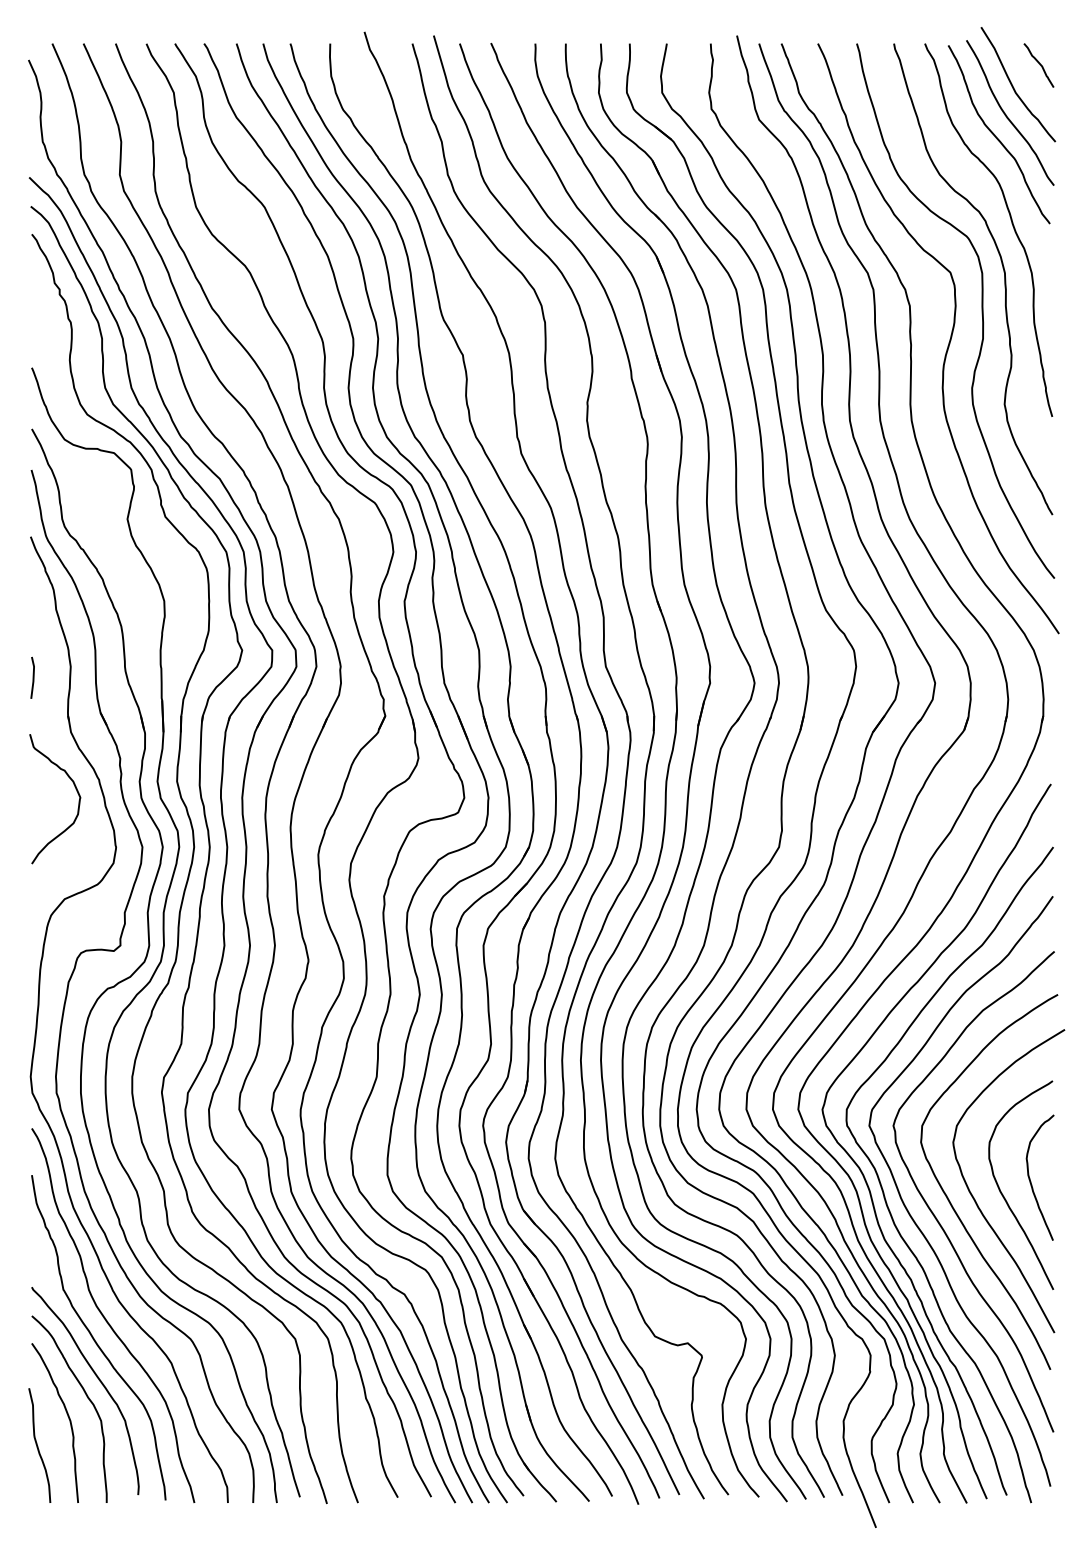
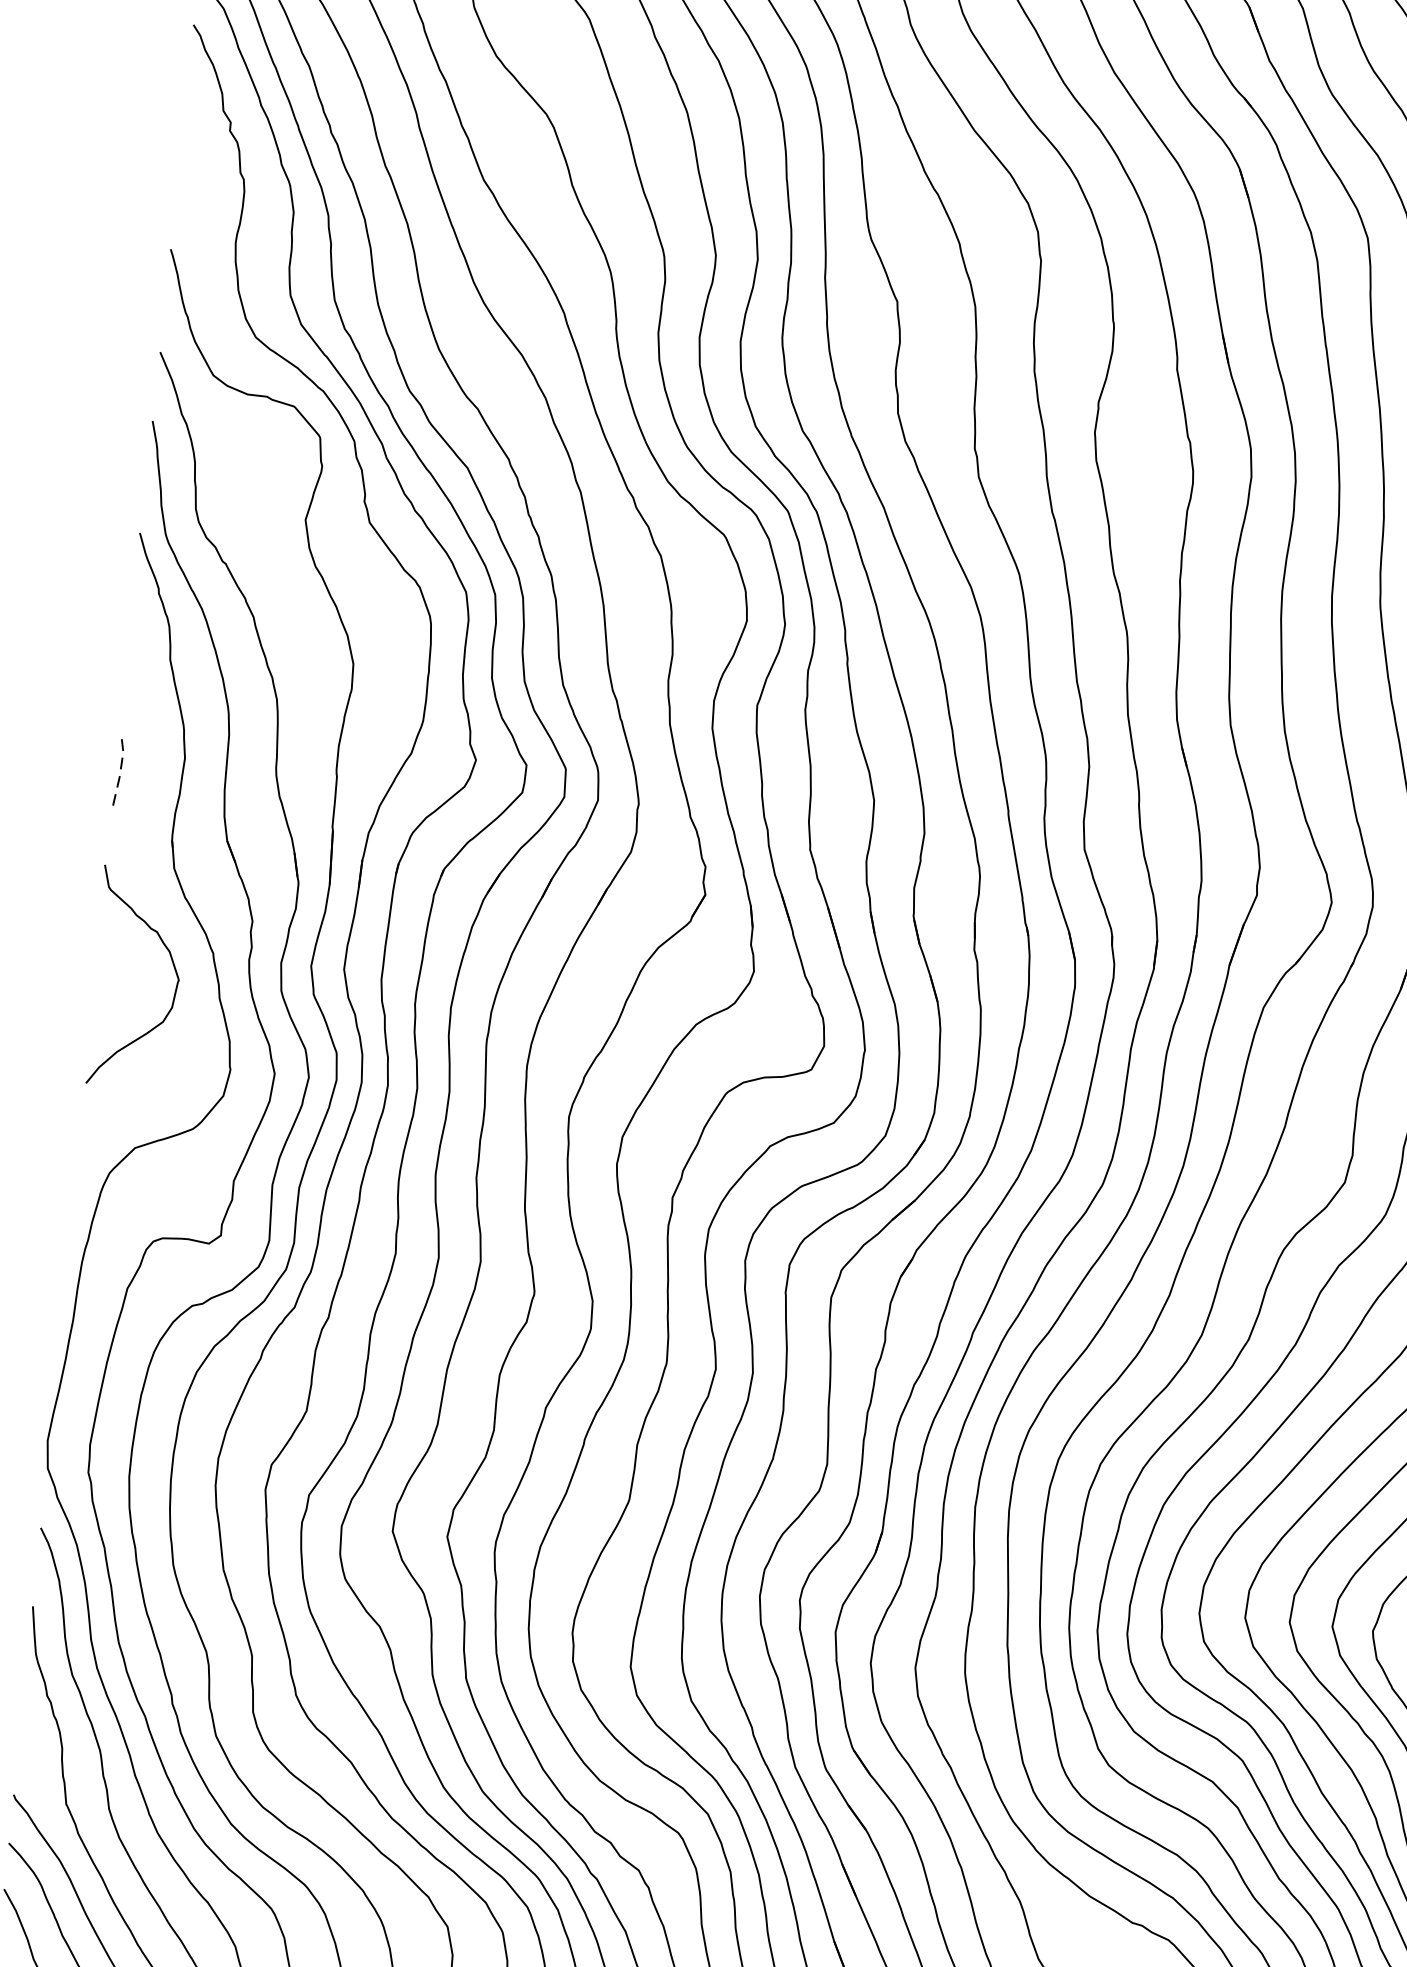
line: (33, 677) -> (120, 770), solid -> dashed

